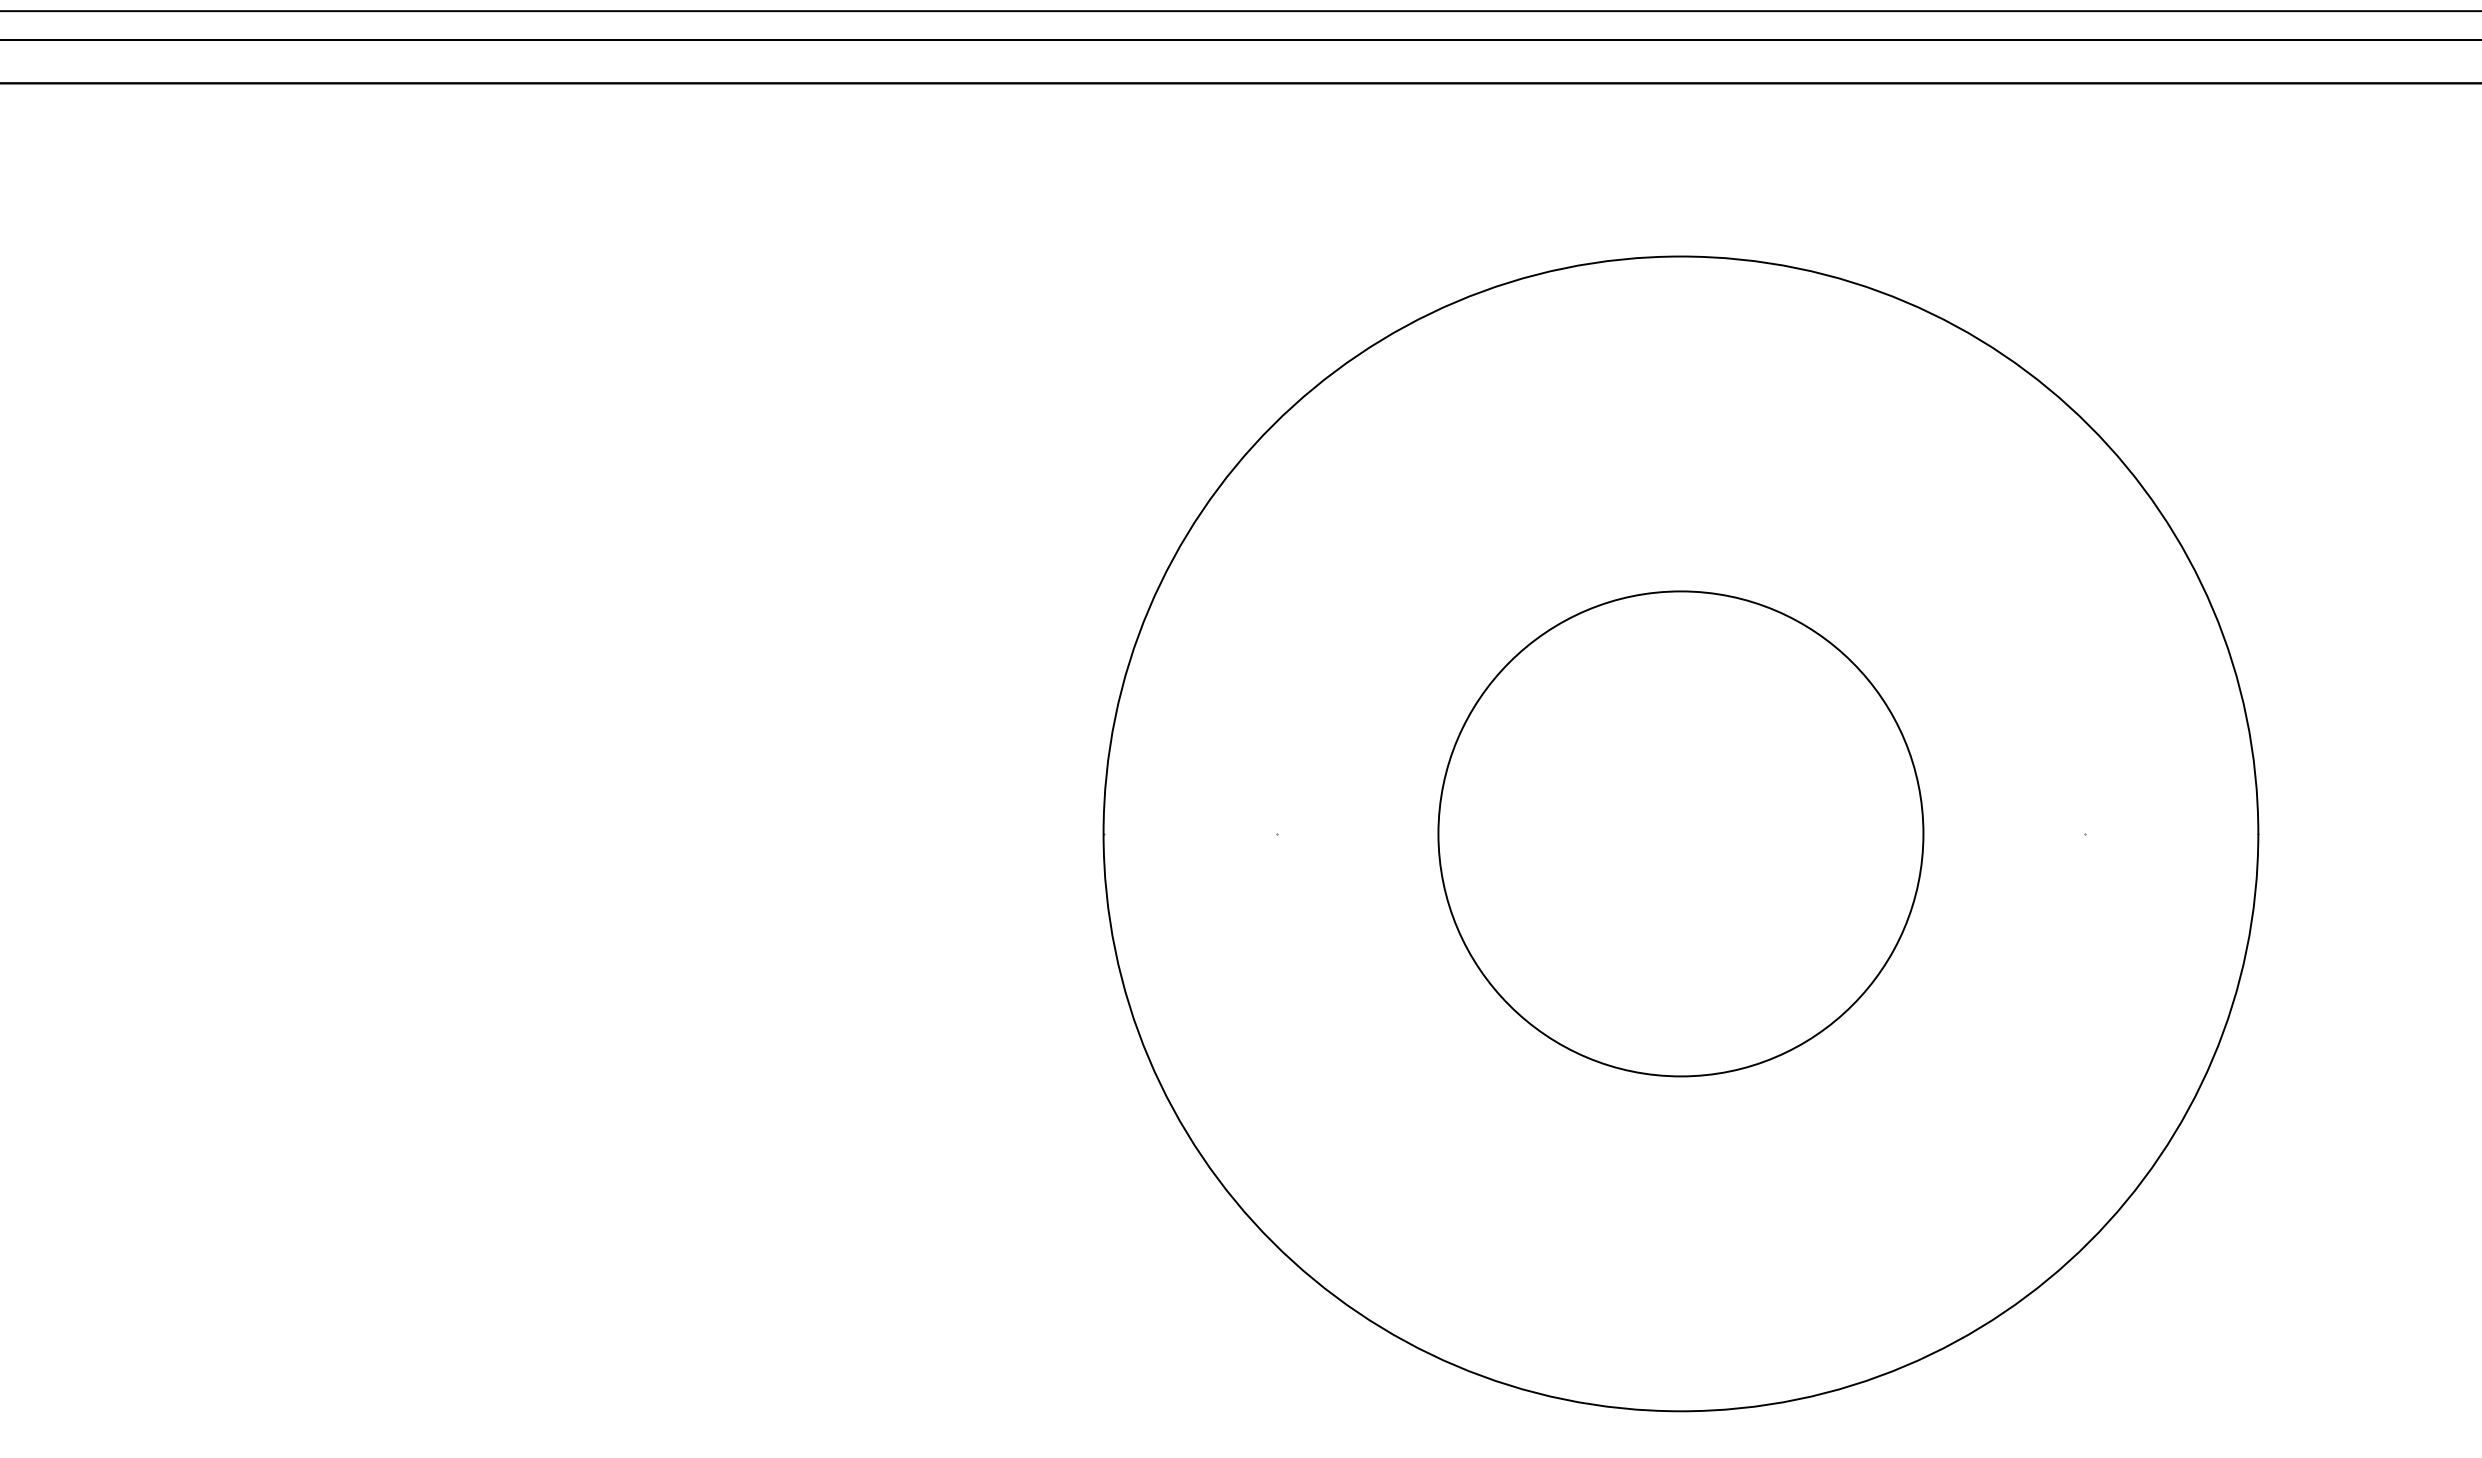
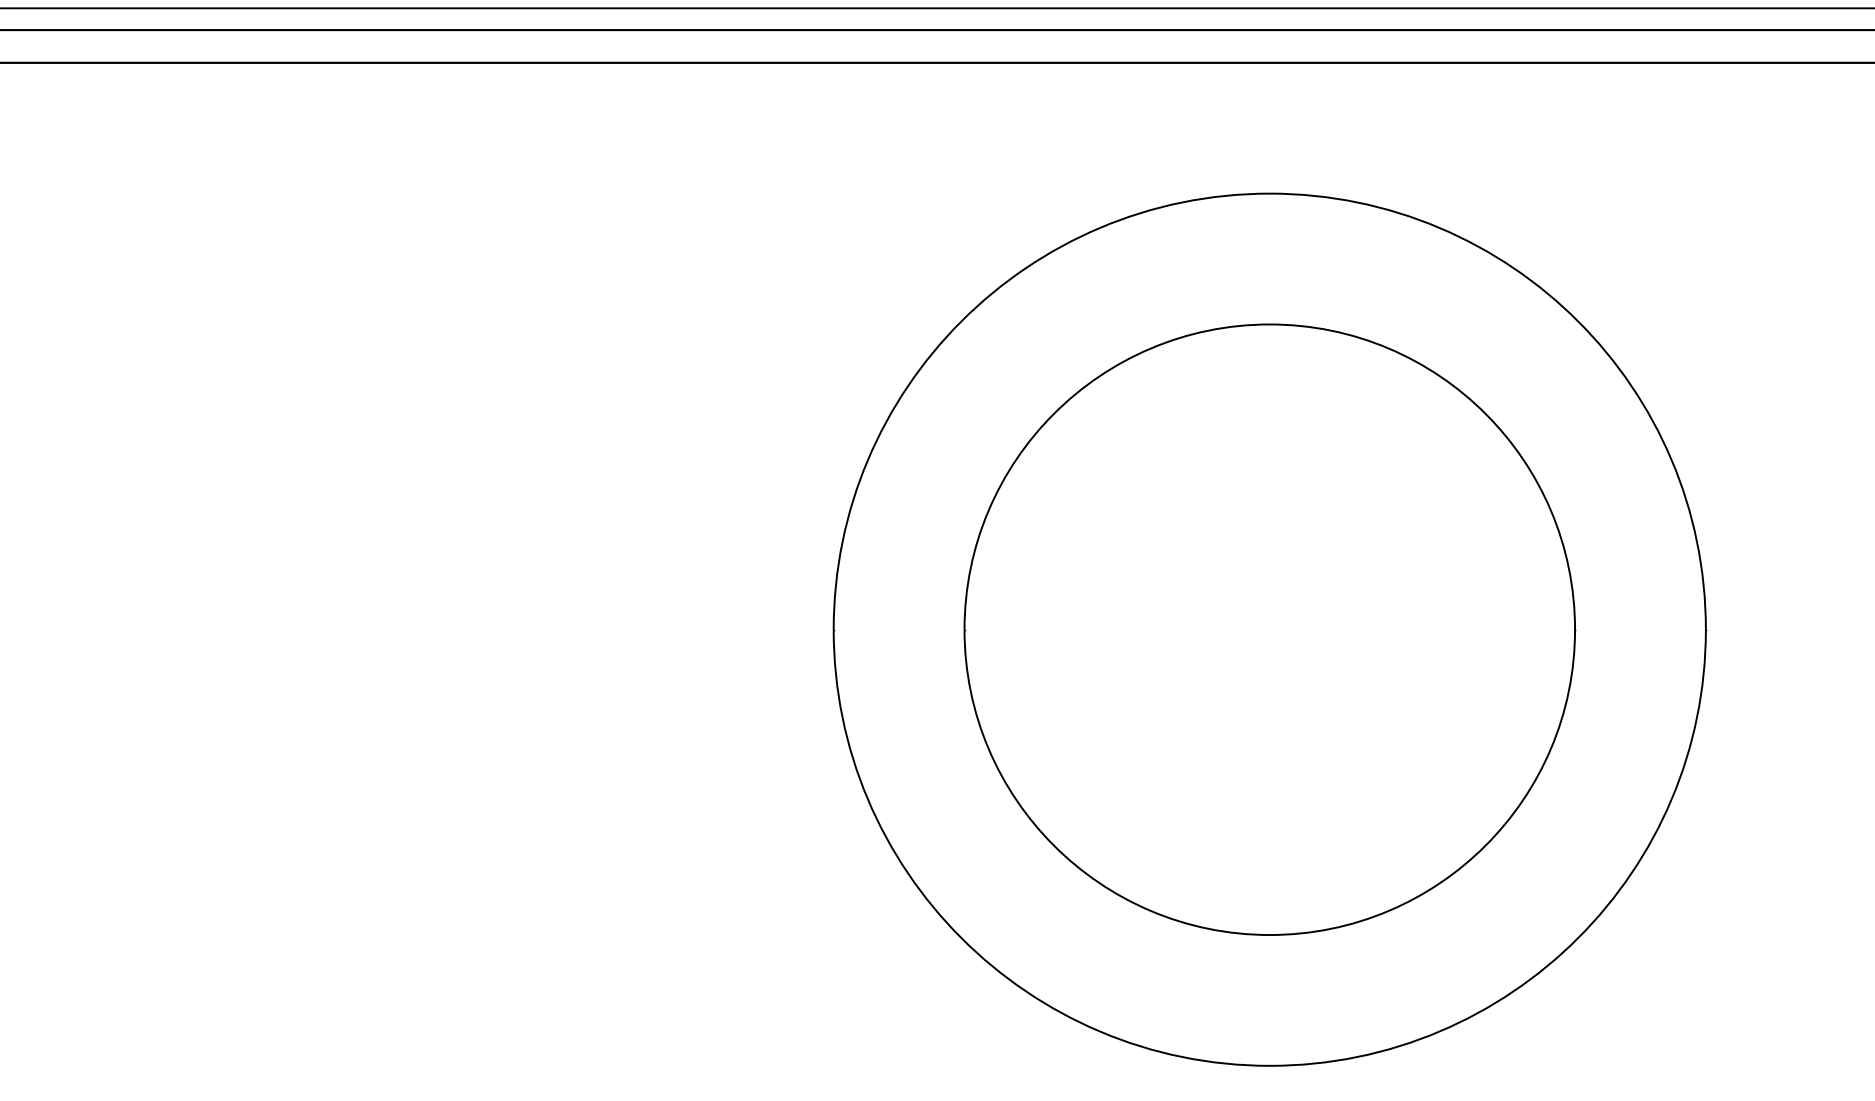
circle: (1680, 833) -> (1269, 629), size x1.67

